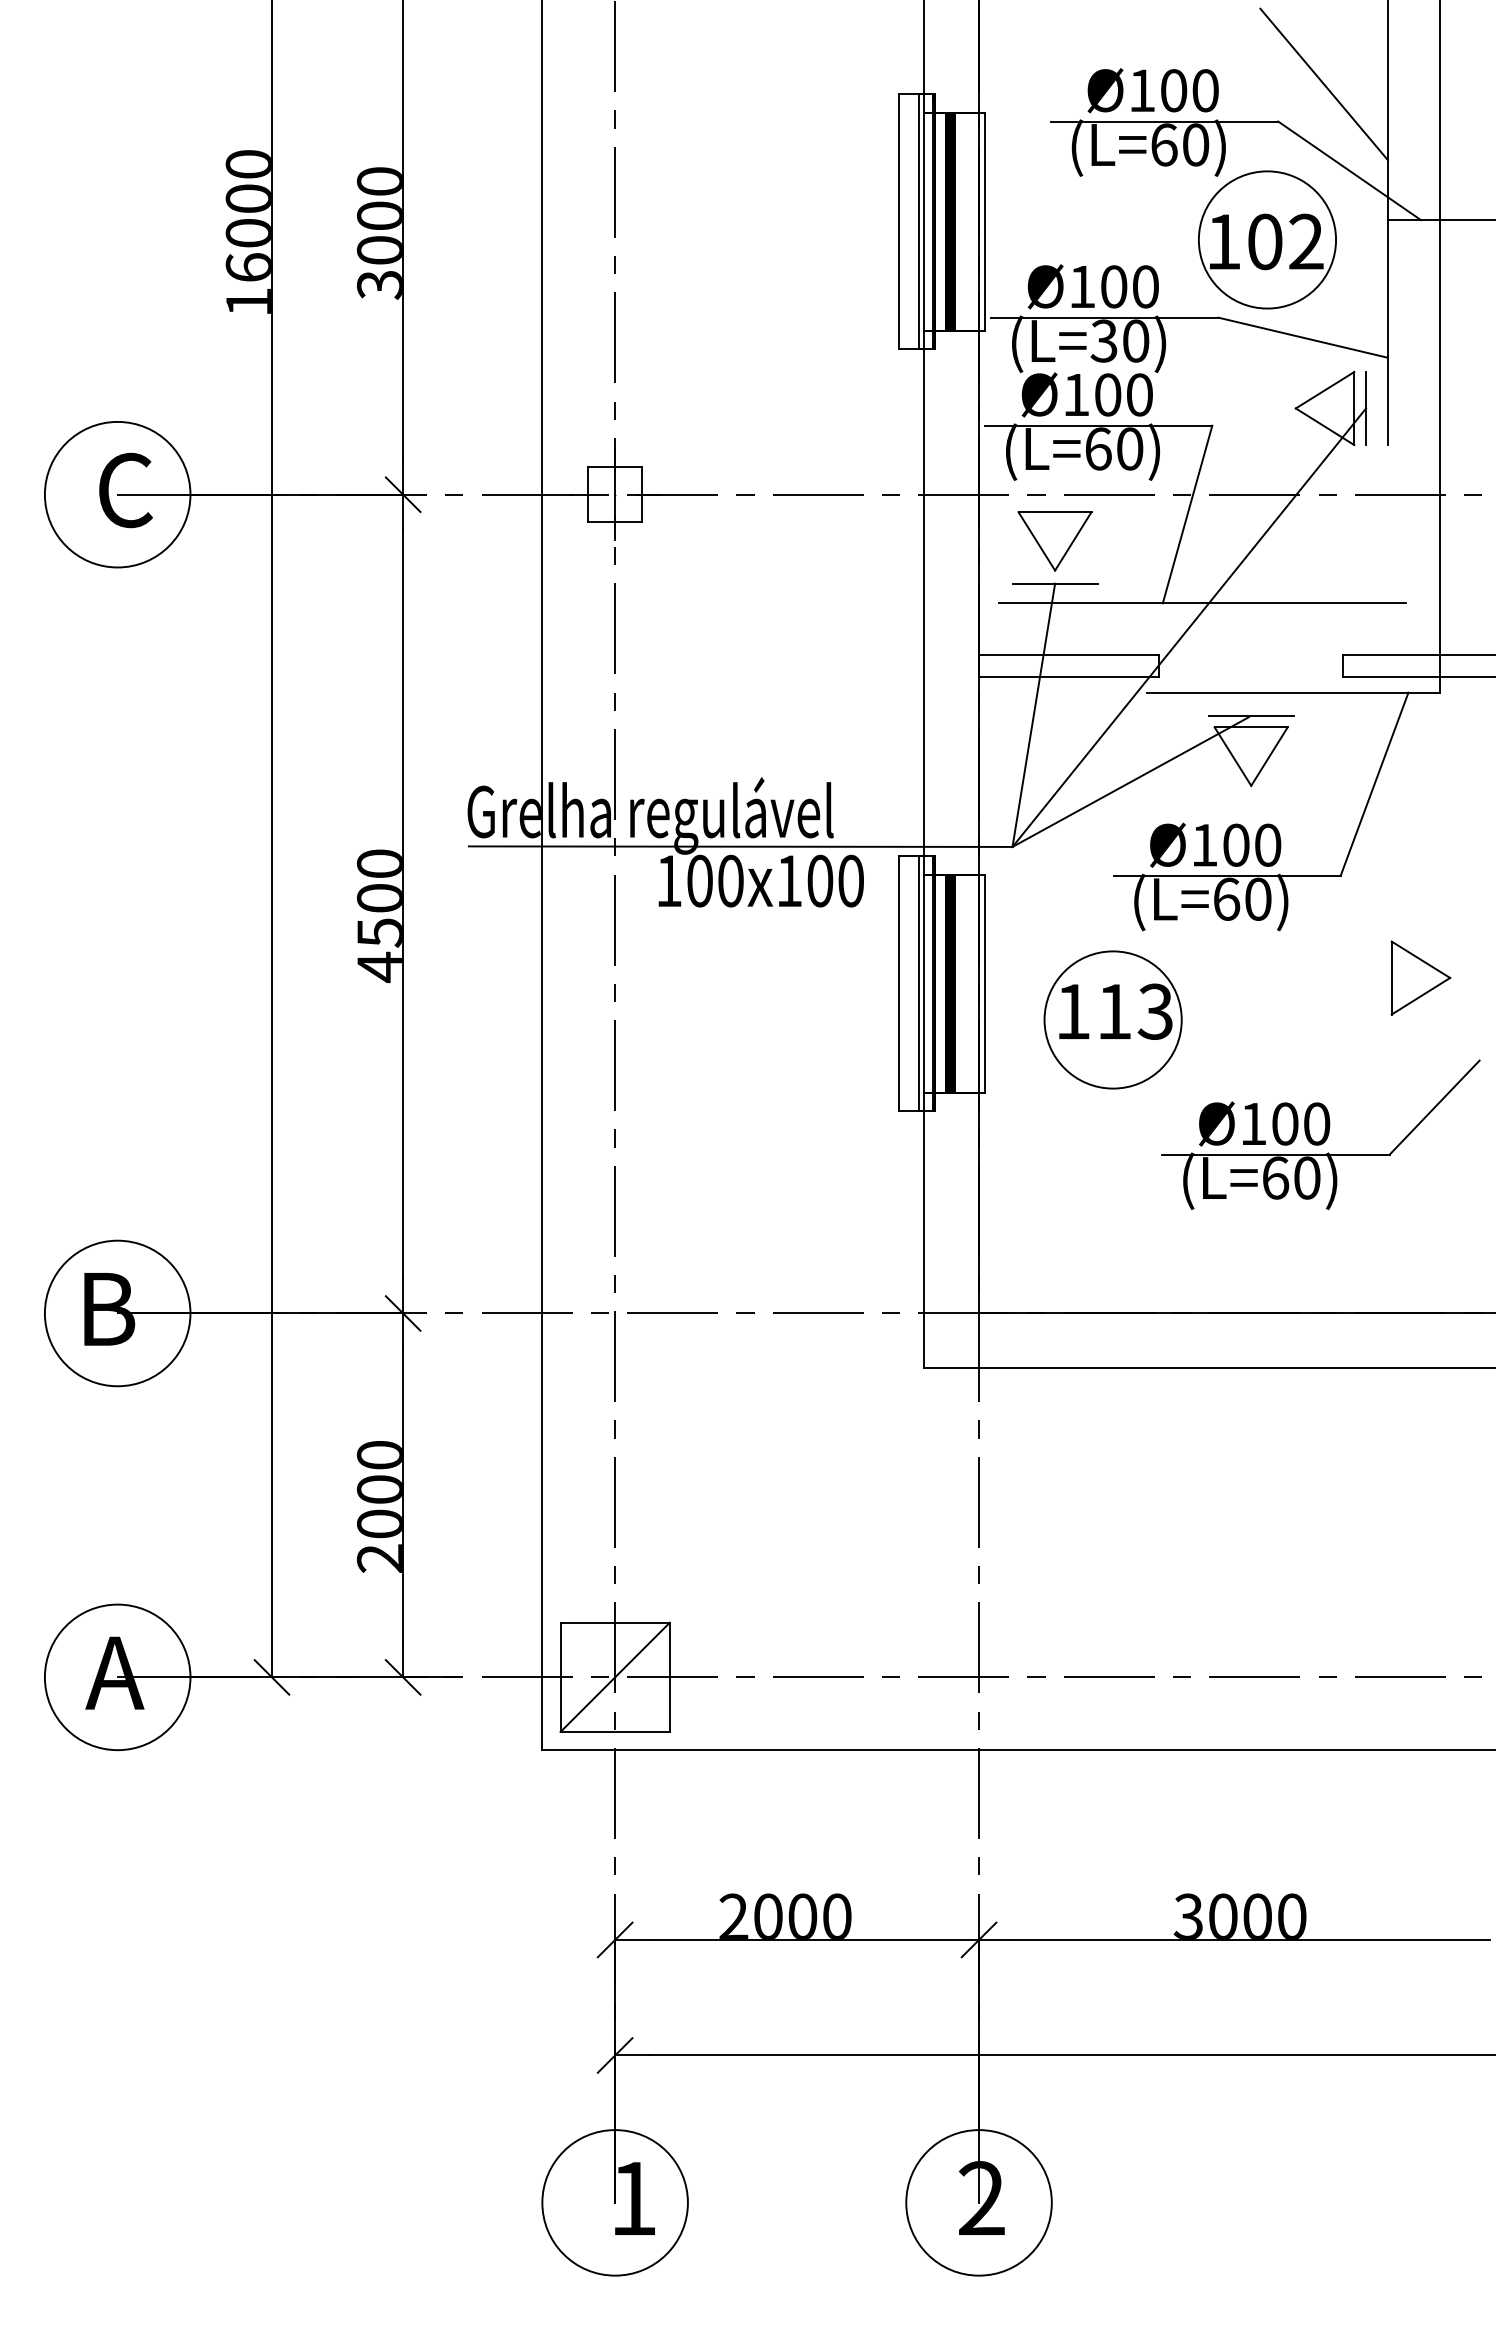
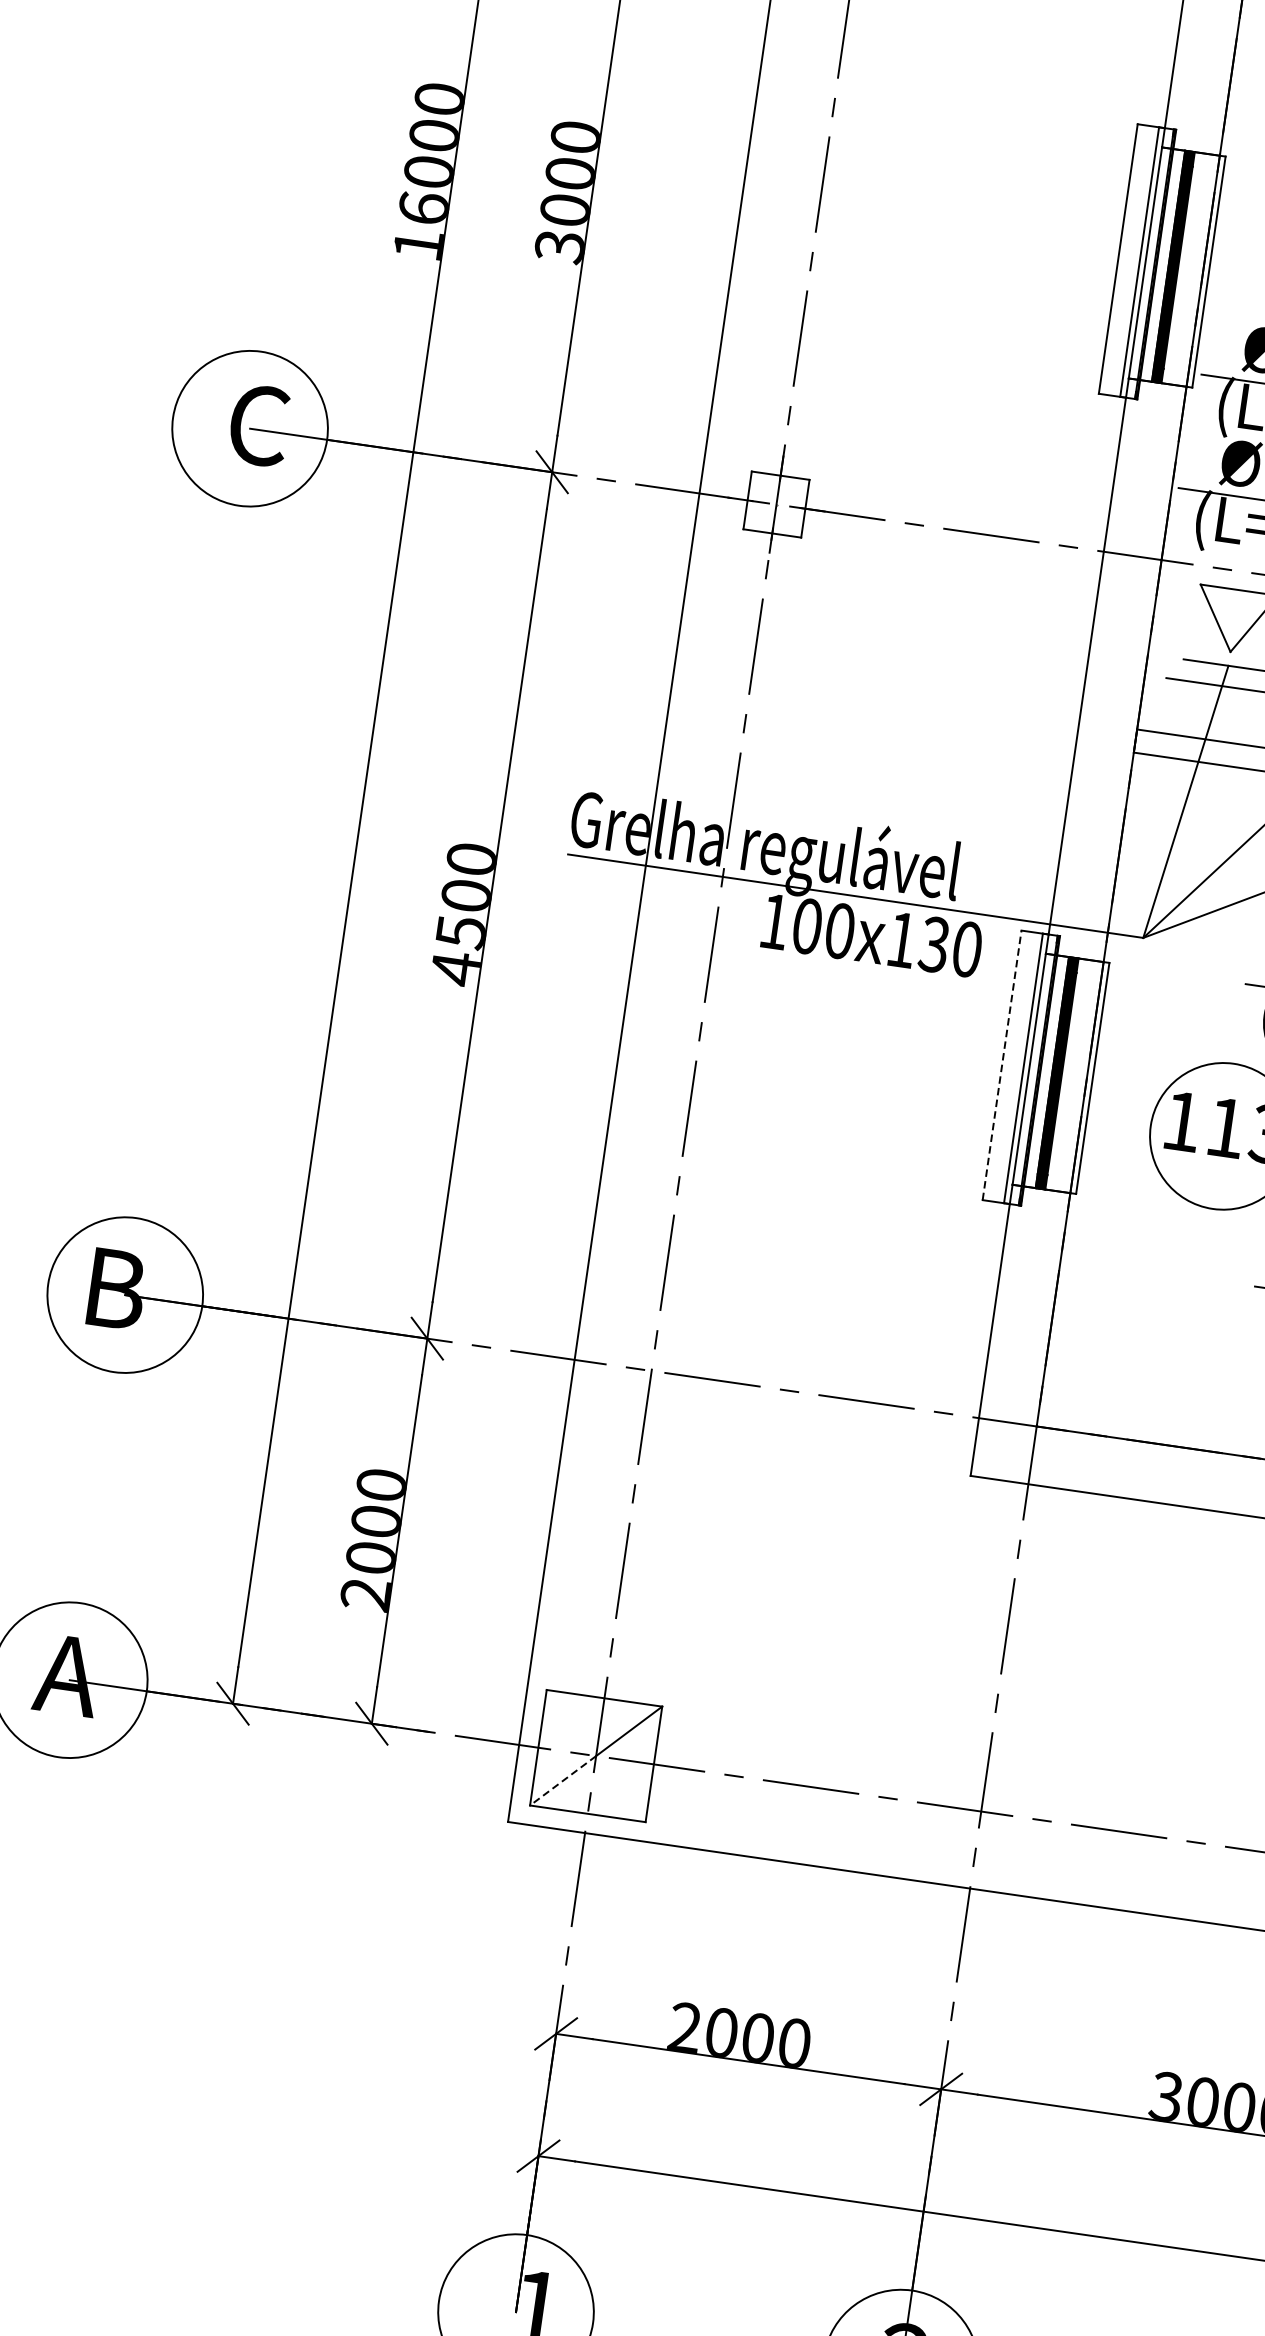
text: (819, 880) -> (933, 943), 100 -> 130
line: (898, 983) -> (1001, 1065), solid -> dashed
line: (587, 1704) -> (562, 1780), solid -> dashed

